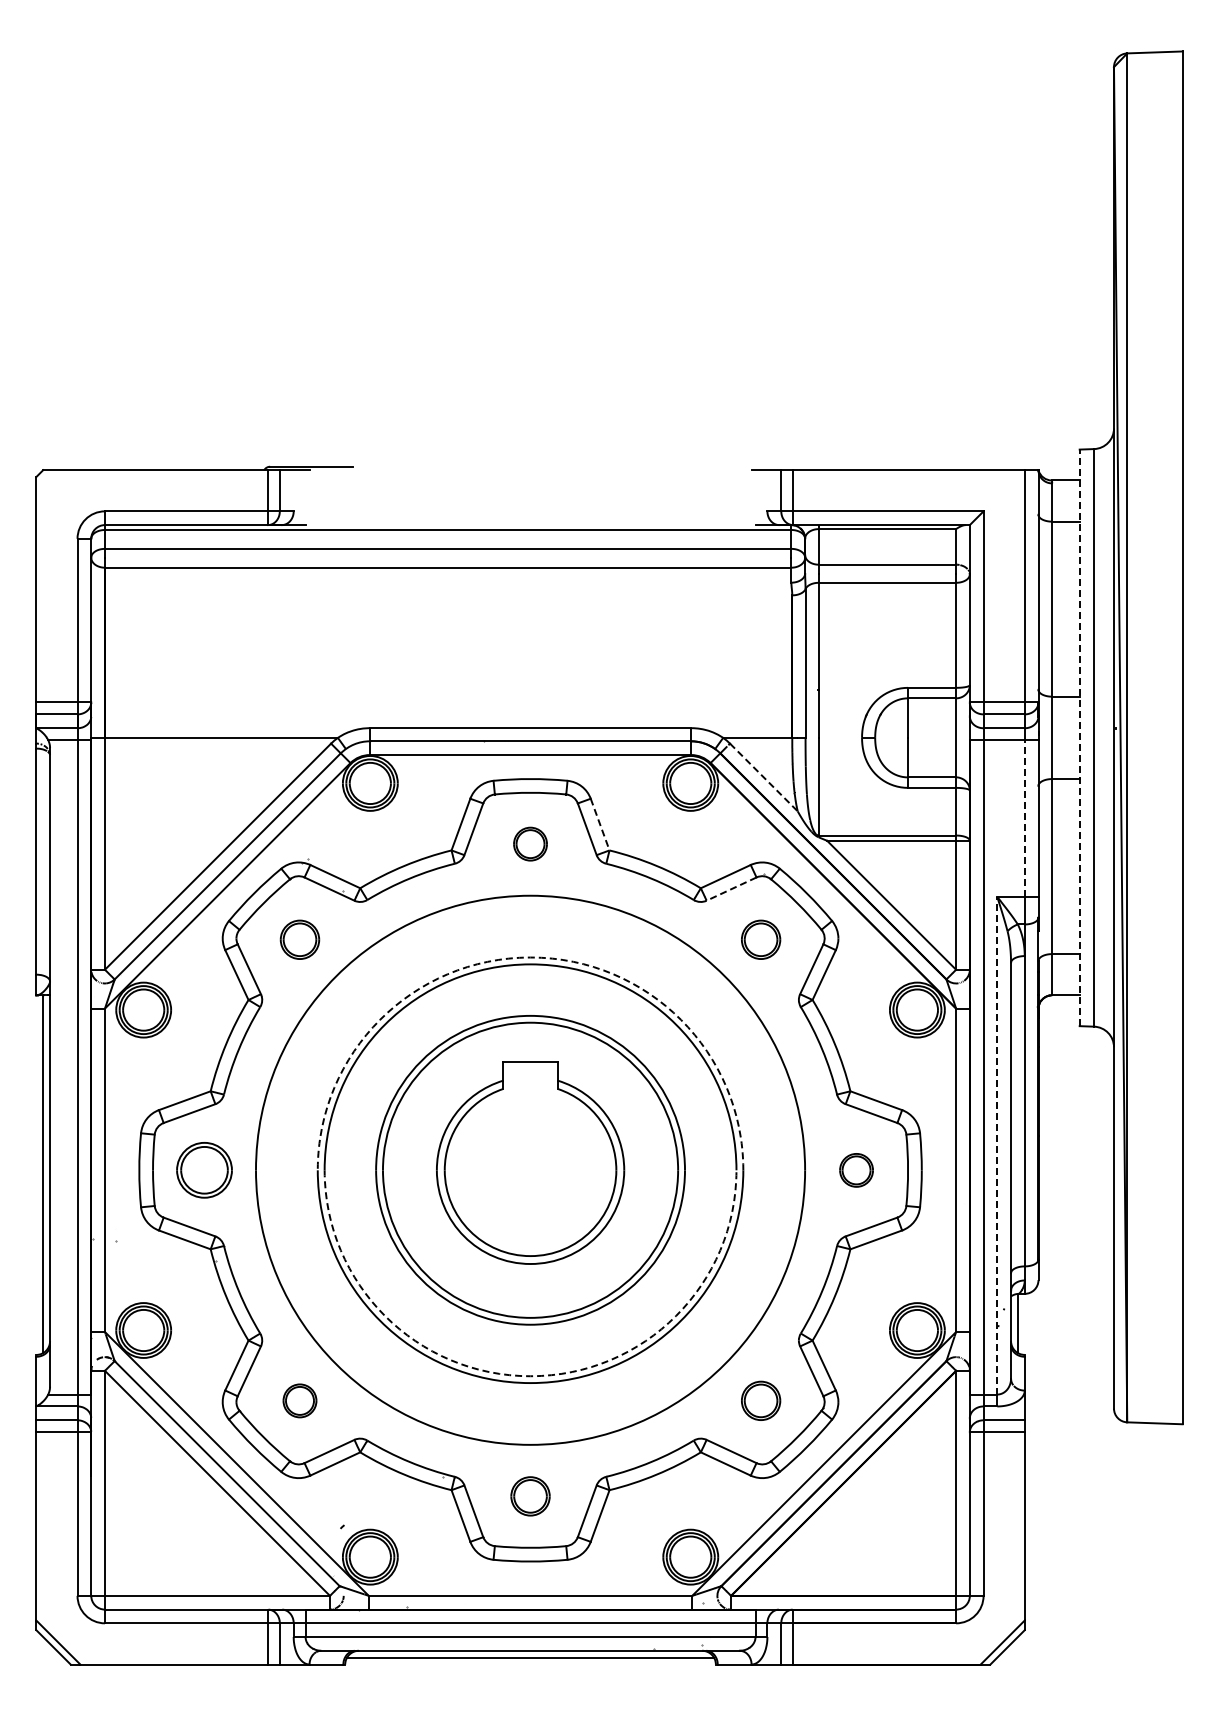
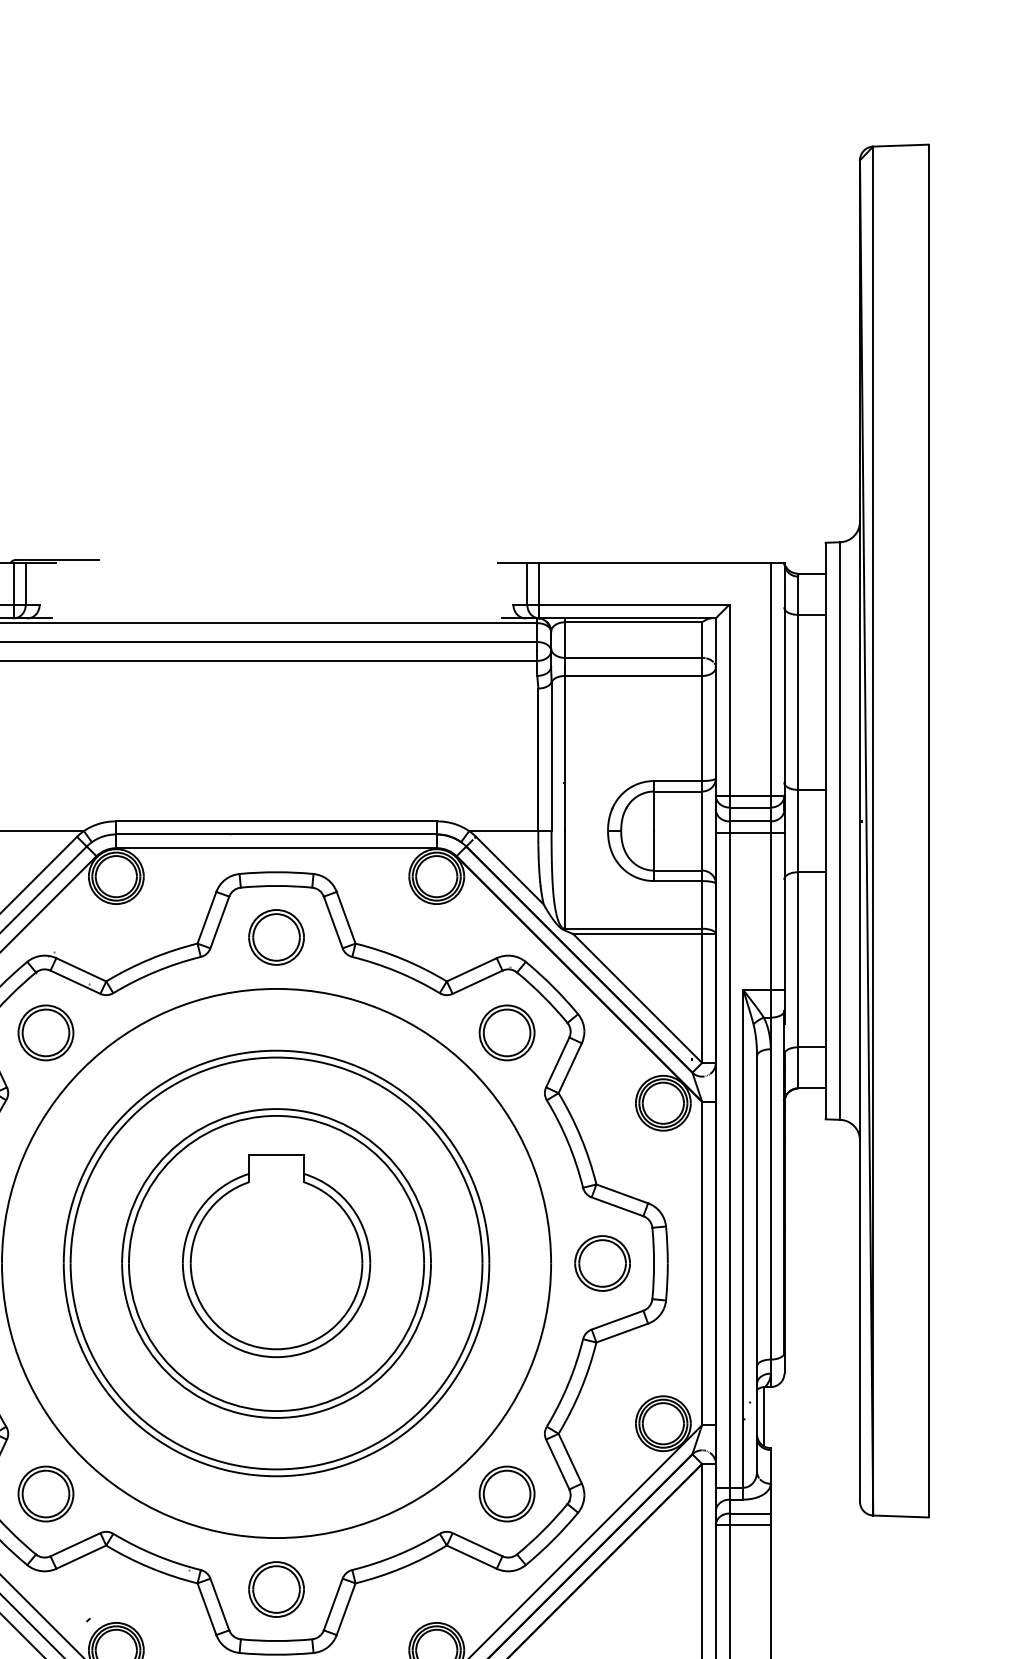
line: (1079, 737) -> (825, 830), dashed -> solid
line: (763, 777) -> (509, 870), dashed -> solid
line: (1024, 818) -> (770, 911), dashed -> solid
line: (600, 824) -> (346, 917), dashed -> solid
part: (530, 843) -> (276, 936), size x1.67
line: (731, 889) -> (477, 982), dashed -> solid
part: (299, 939) -> (45, 1032), size x1.43
part: (760, 939) -> (506, 1032), size x1.43
arc: (530, 957) -> (276, 1050), dashed -> solid
line: (997, 1145) -> (743, 1238), dashed -> solid
part: (856, 1170) -> (602, 1263), size x1.67
arc: (530, 1376) -> (276, 1469), dashed -> solid
part: (299, 1400) -> (45, 1493), size x1.67
part: (760, 1400) -> (506, 1493), size x1.43
part: (530, 1496) -> (276, 1589), size x1.43

